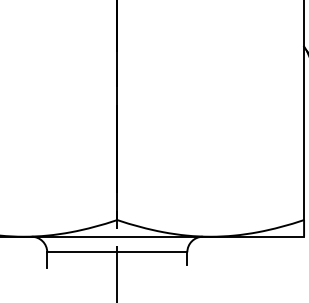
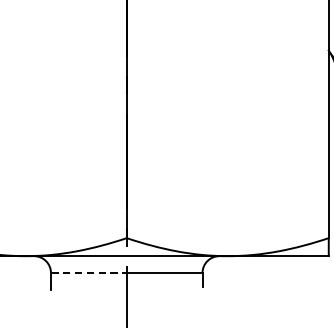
line: (82, 252) -> (89, 273), solid -> dashed

